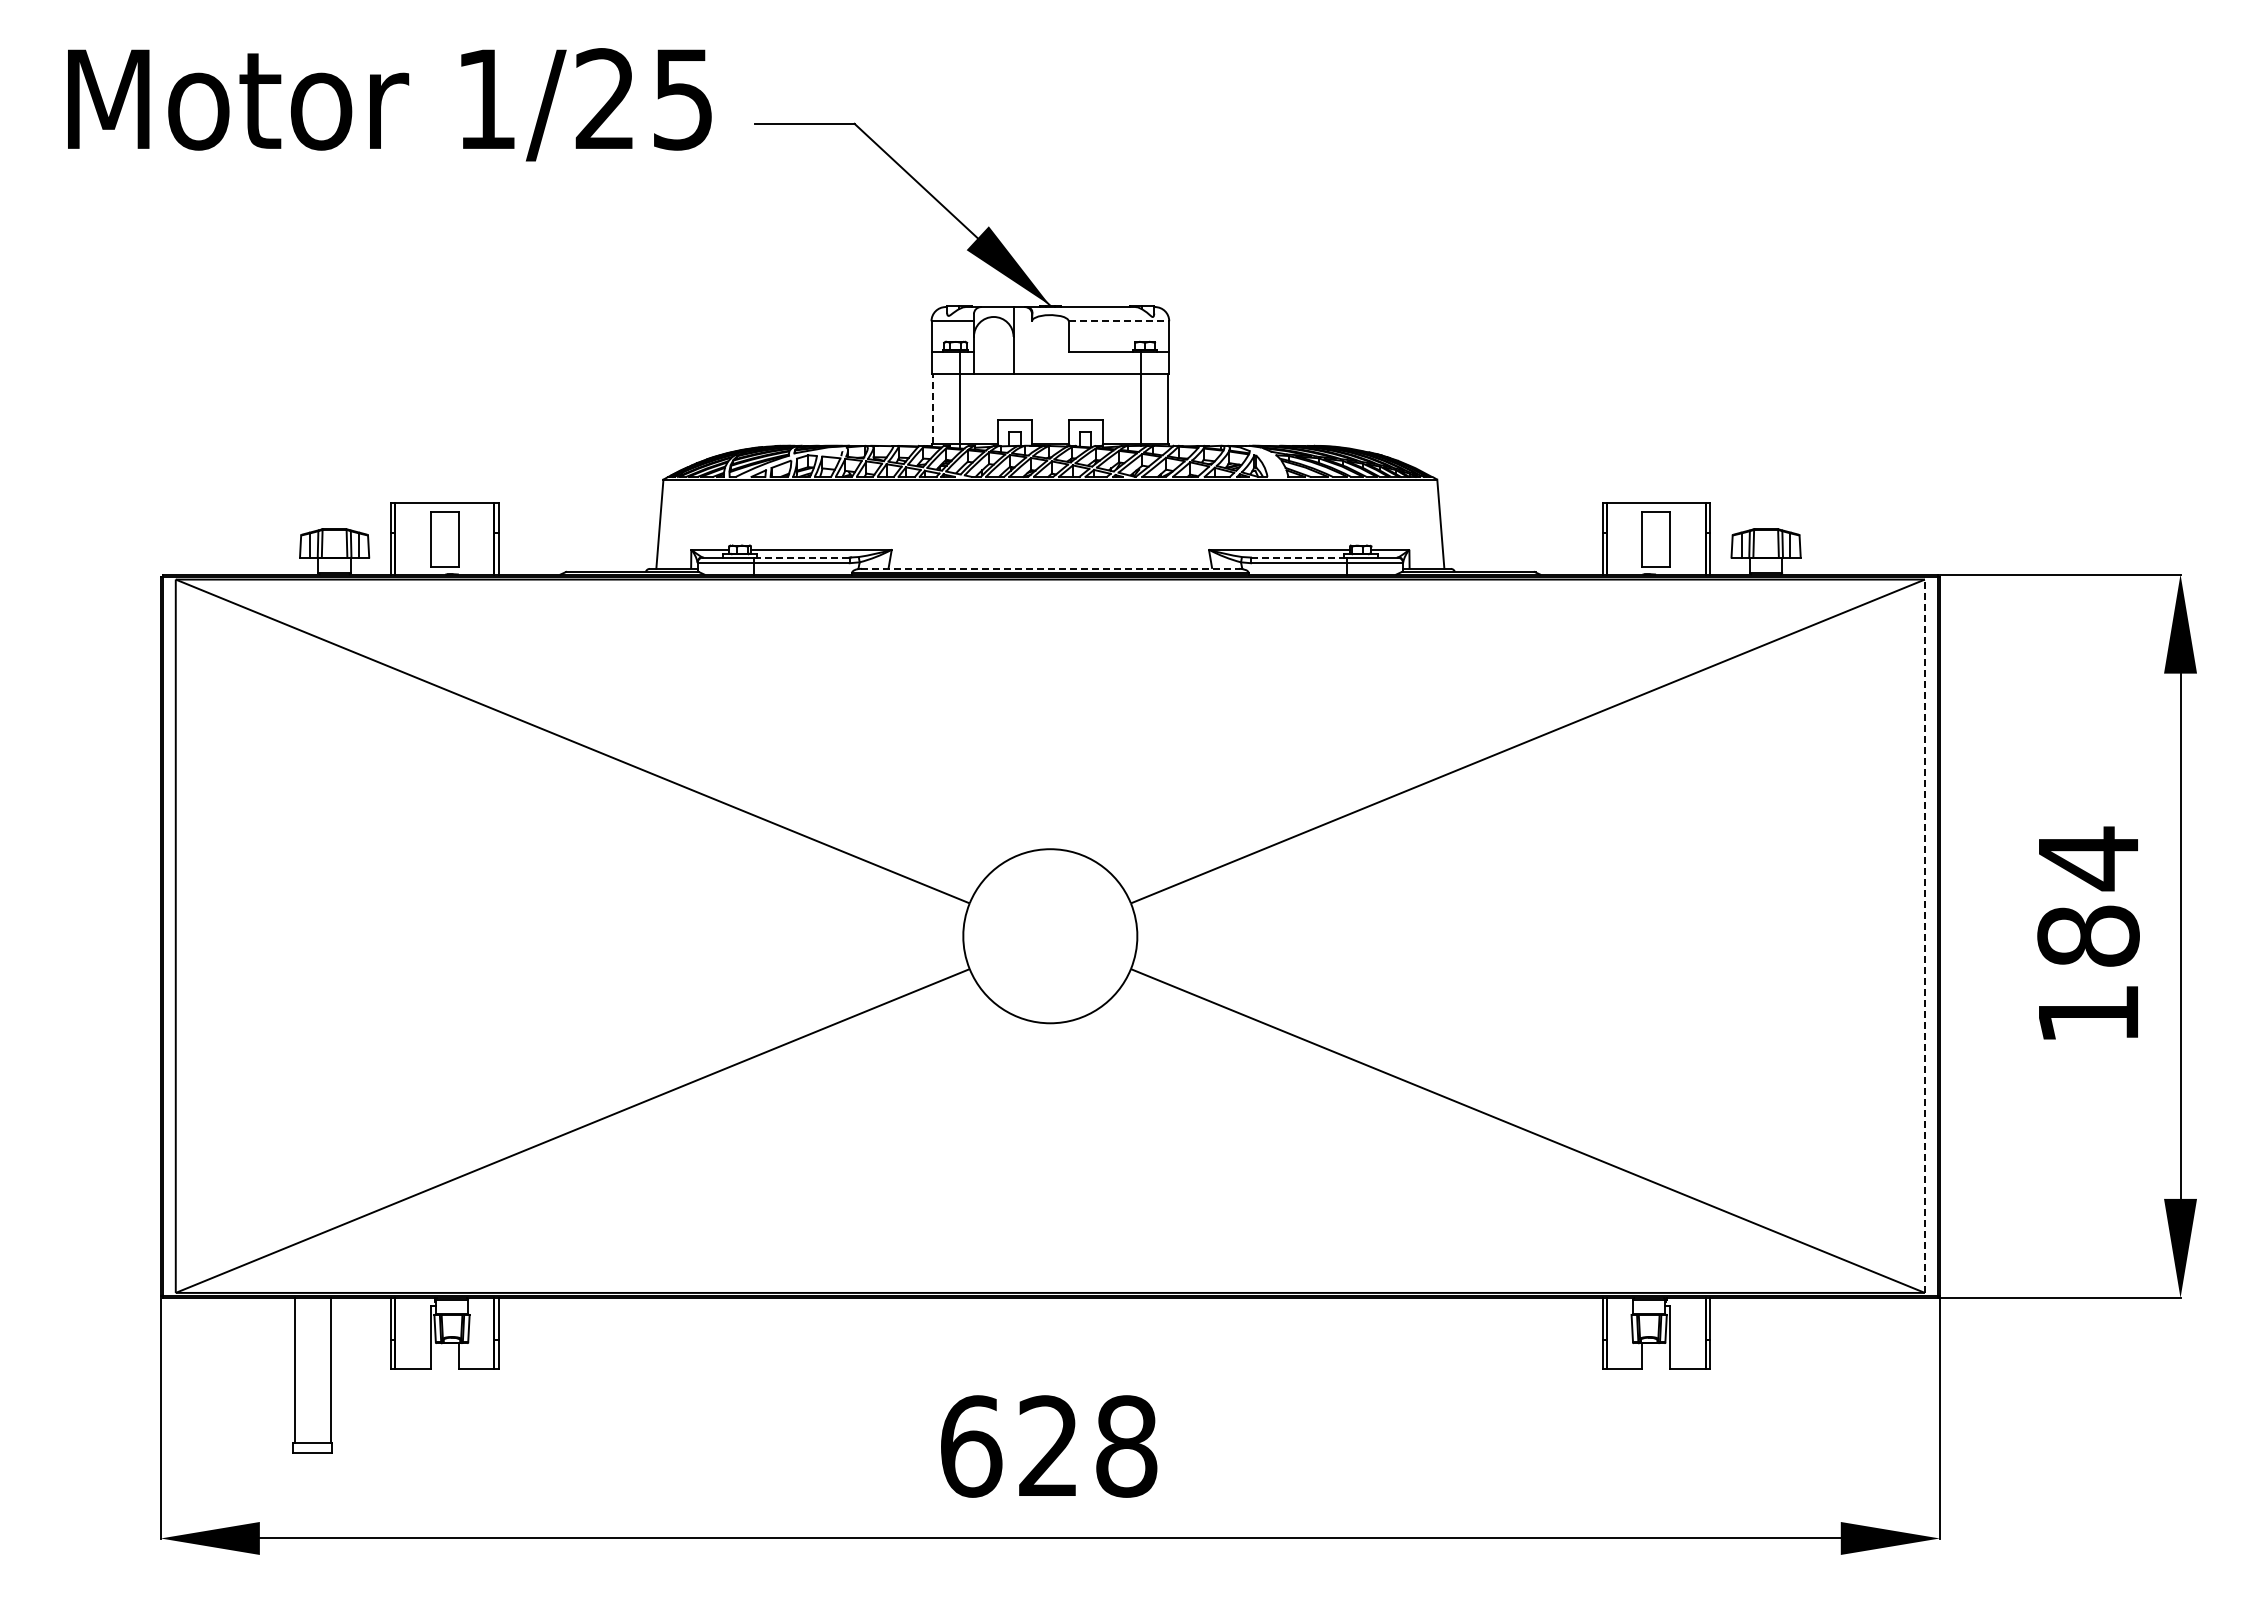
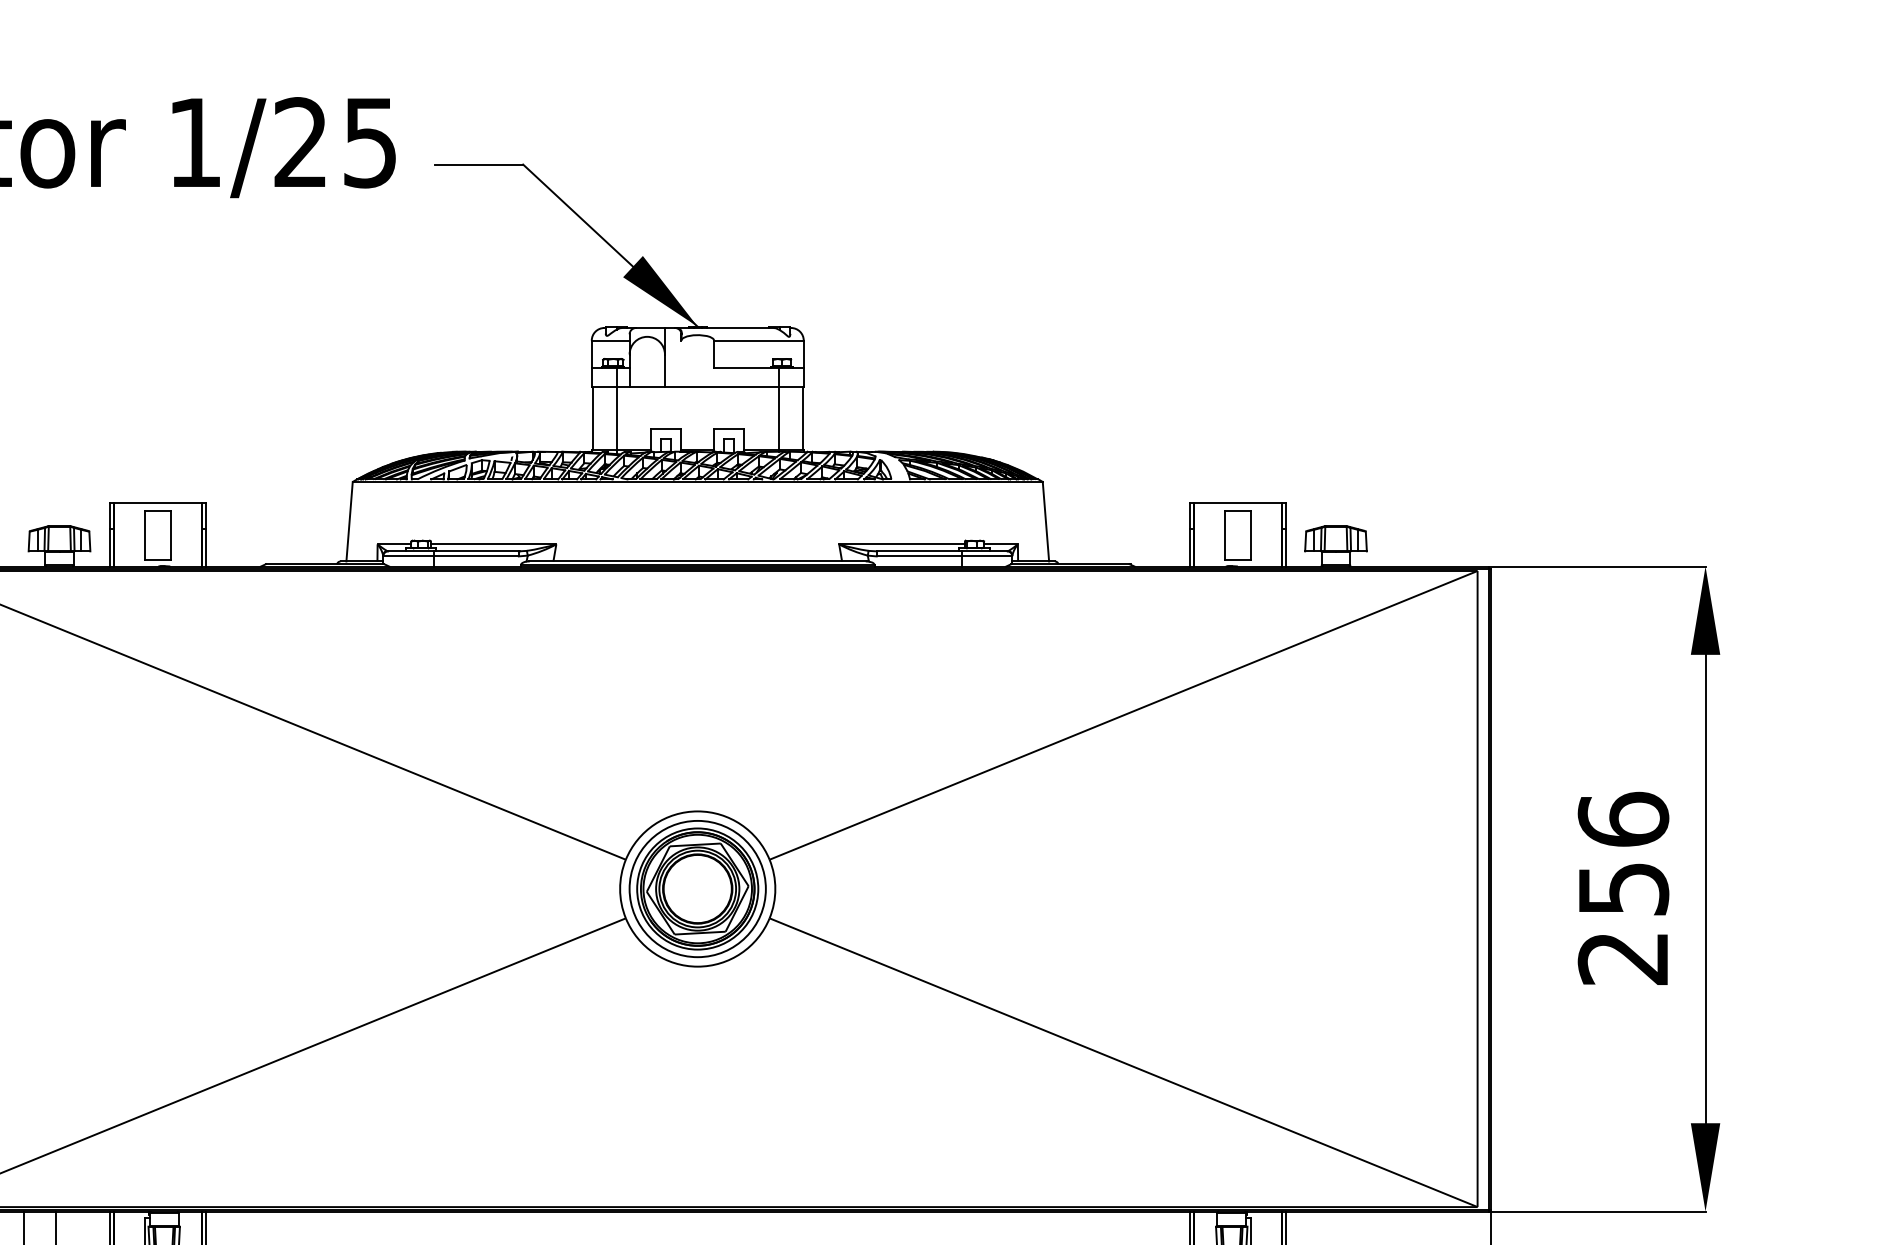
line: (1119, 321) -> (759, 340), dashed -> solid
line: (932, 408) -> (592, 418), dashed -> solid
line: (801, 557) -> (475, 551), dashed -> solid
line: (1298, 557) -> (919, 551), dashed -> solid
line: (1050, 568) -> (697, 561), dashed -> solid
text: (2088, 934) -> (1623, 887), 184 -> 256
part: (1050, 935) -> (697, 888), added
line: (1924, 935) -> (1477, 888), dashed -> solid

